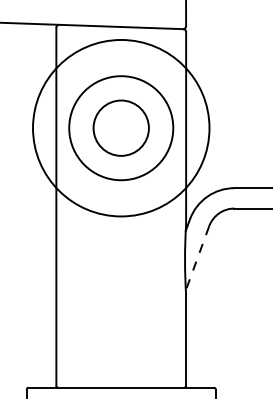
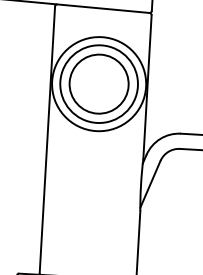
circle: (120, 127) -> (98, 83), size x1.43
circle: (121, 128) -> (99, 84), size x0.71
line: (197, 258) -> (150, 184), dashed -> solid

